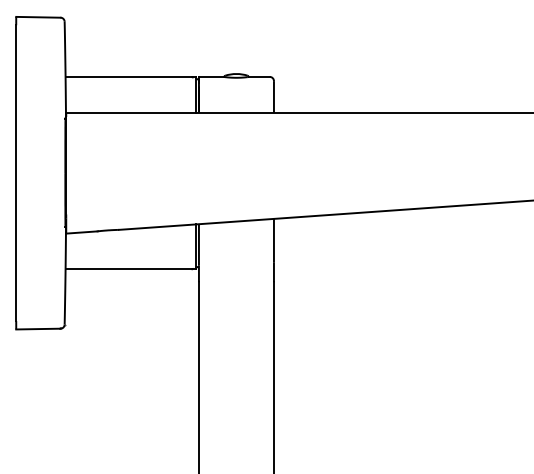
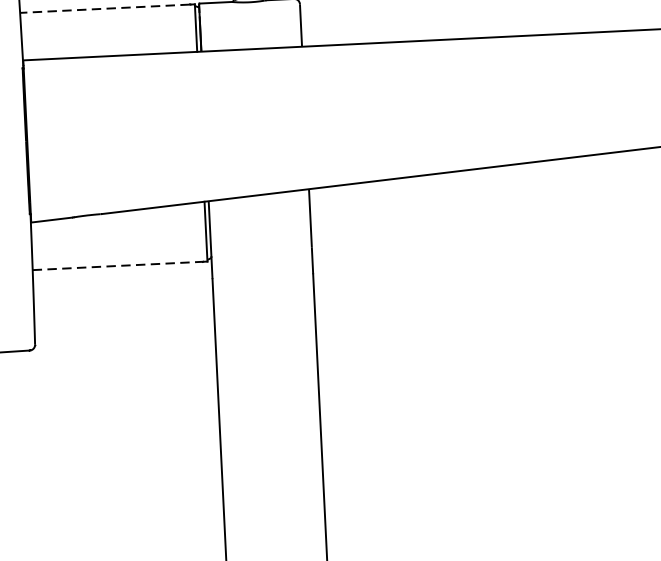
line: (128, 77) -> (104, 8), solid -> dashed
line: (129, 269) -> (118, 266), solid -> dashed

